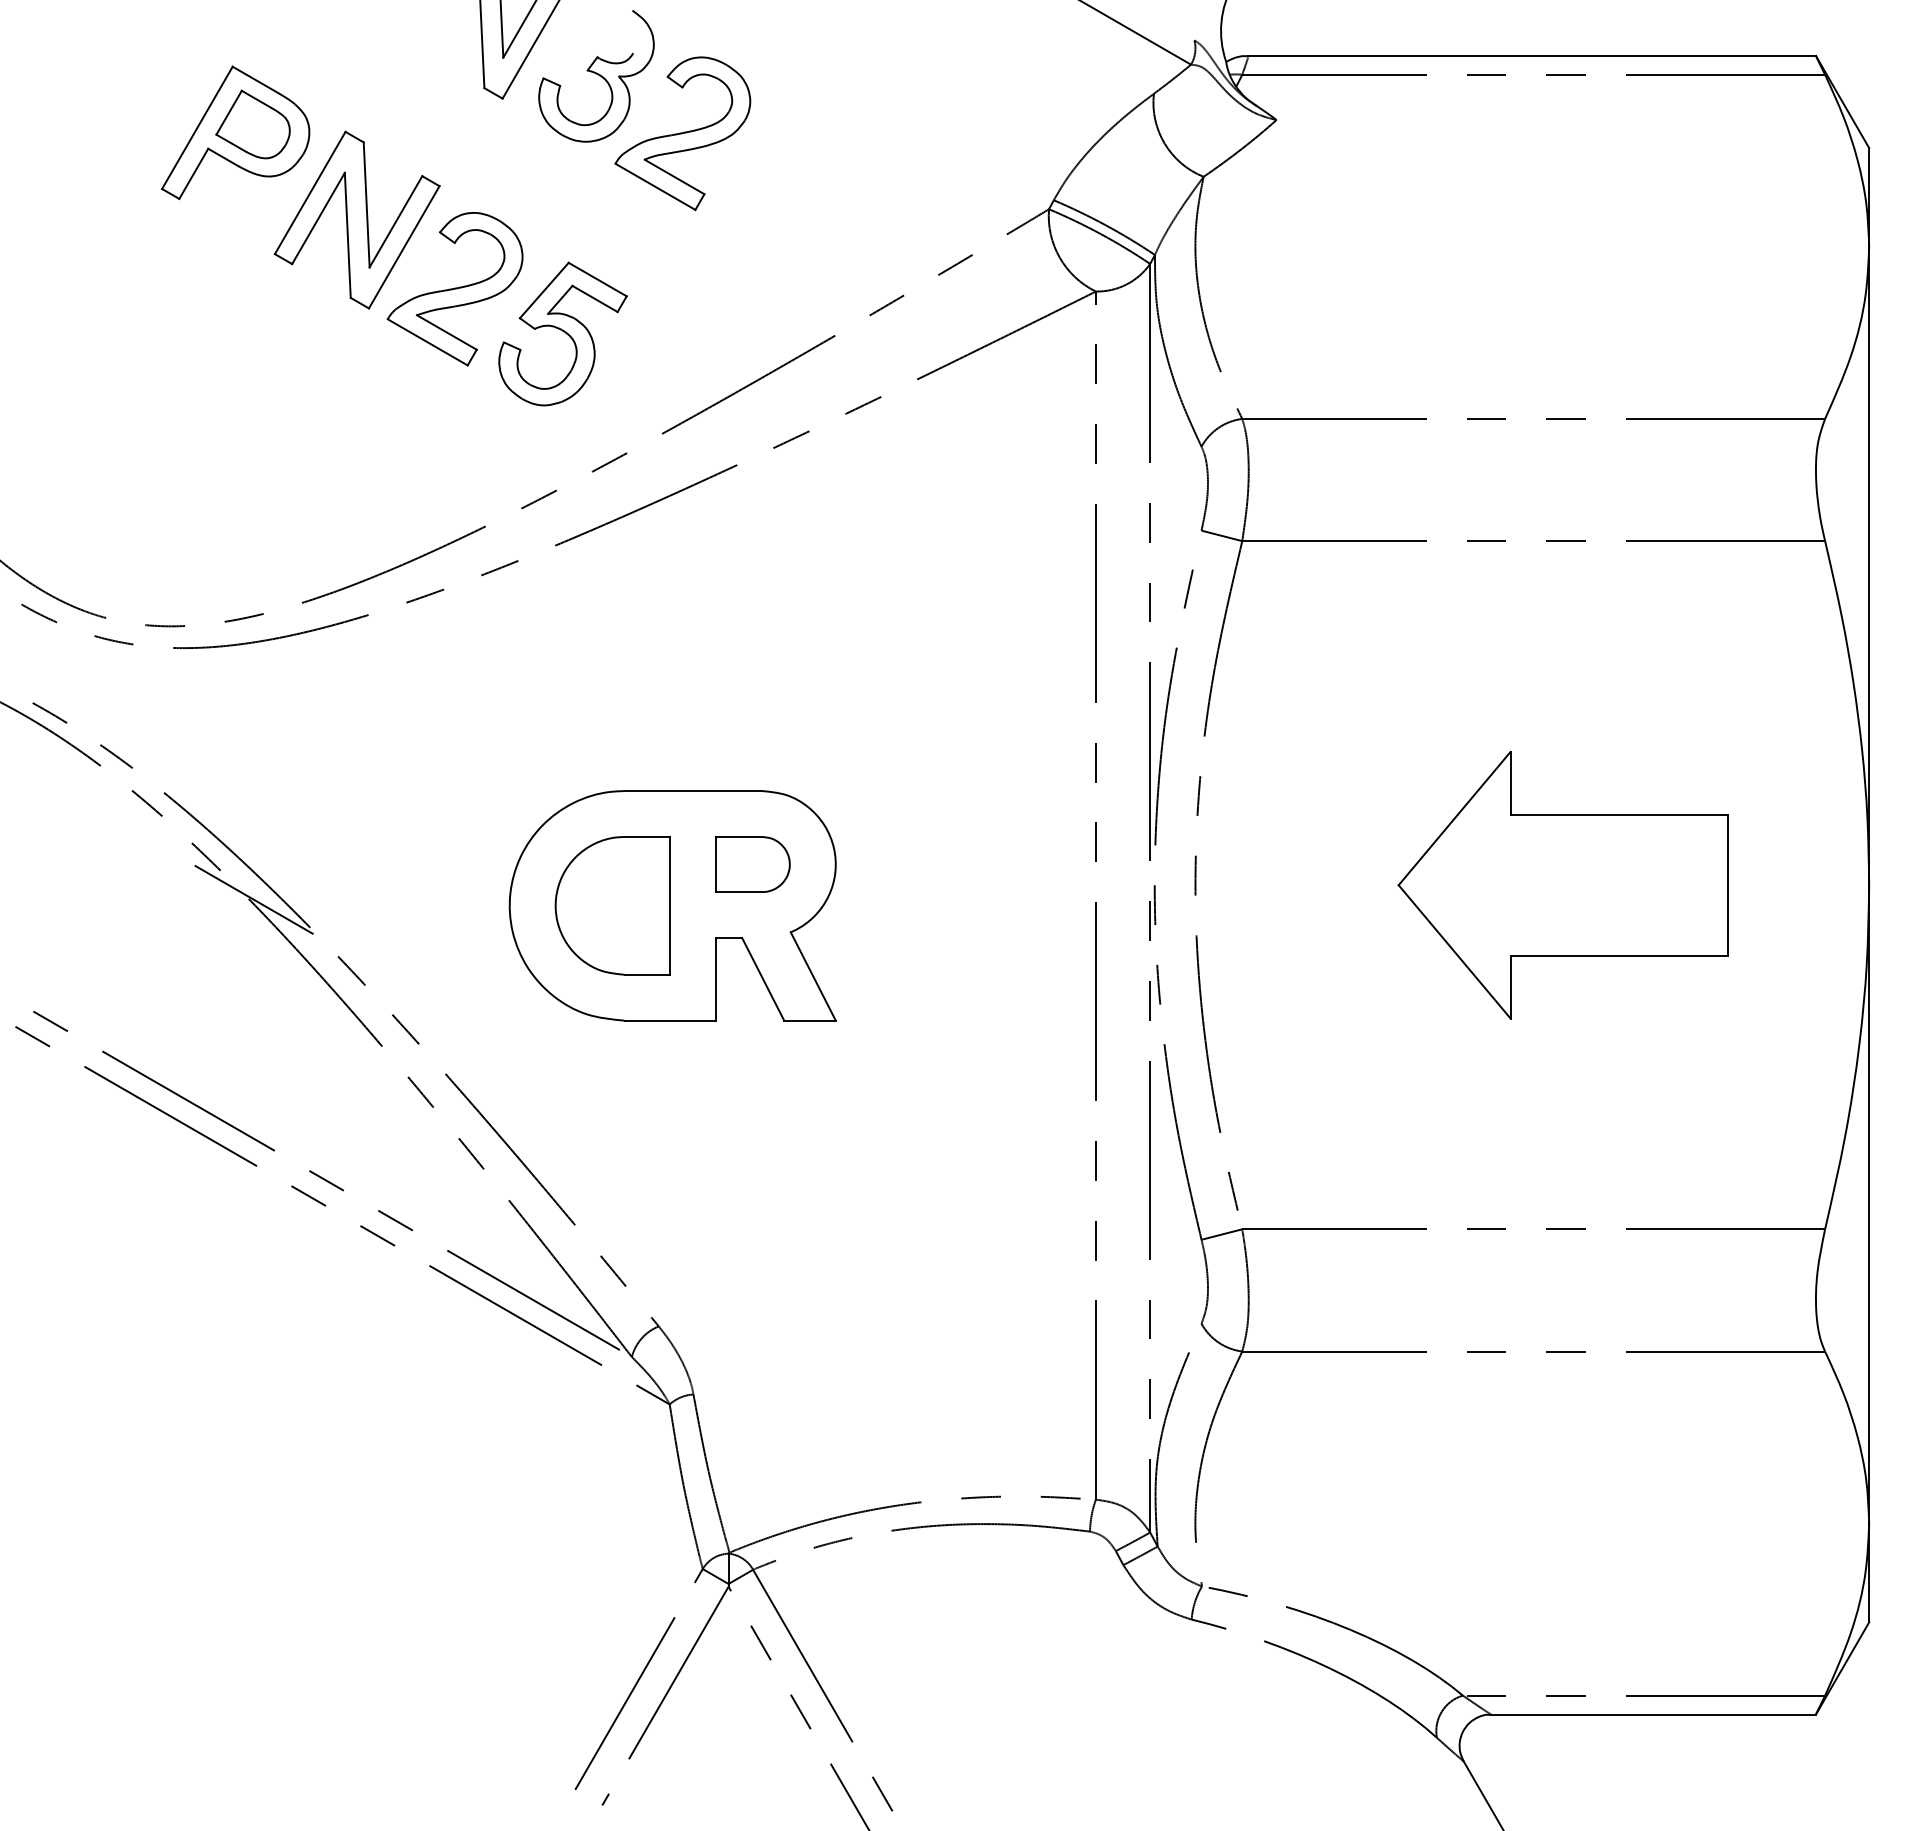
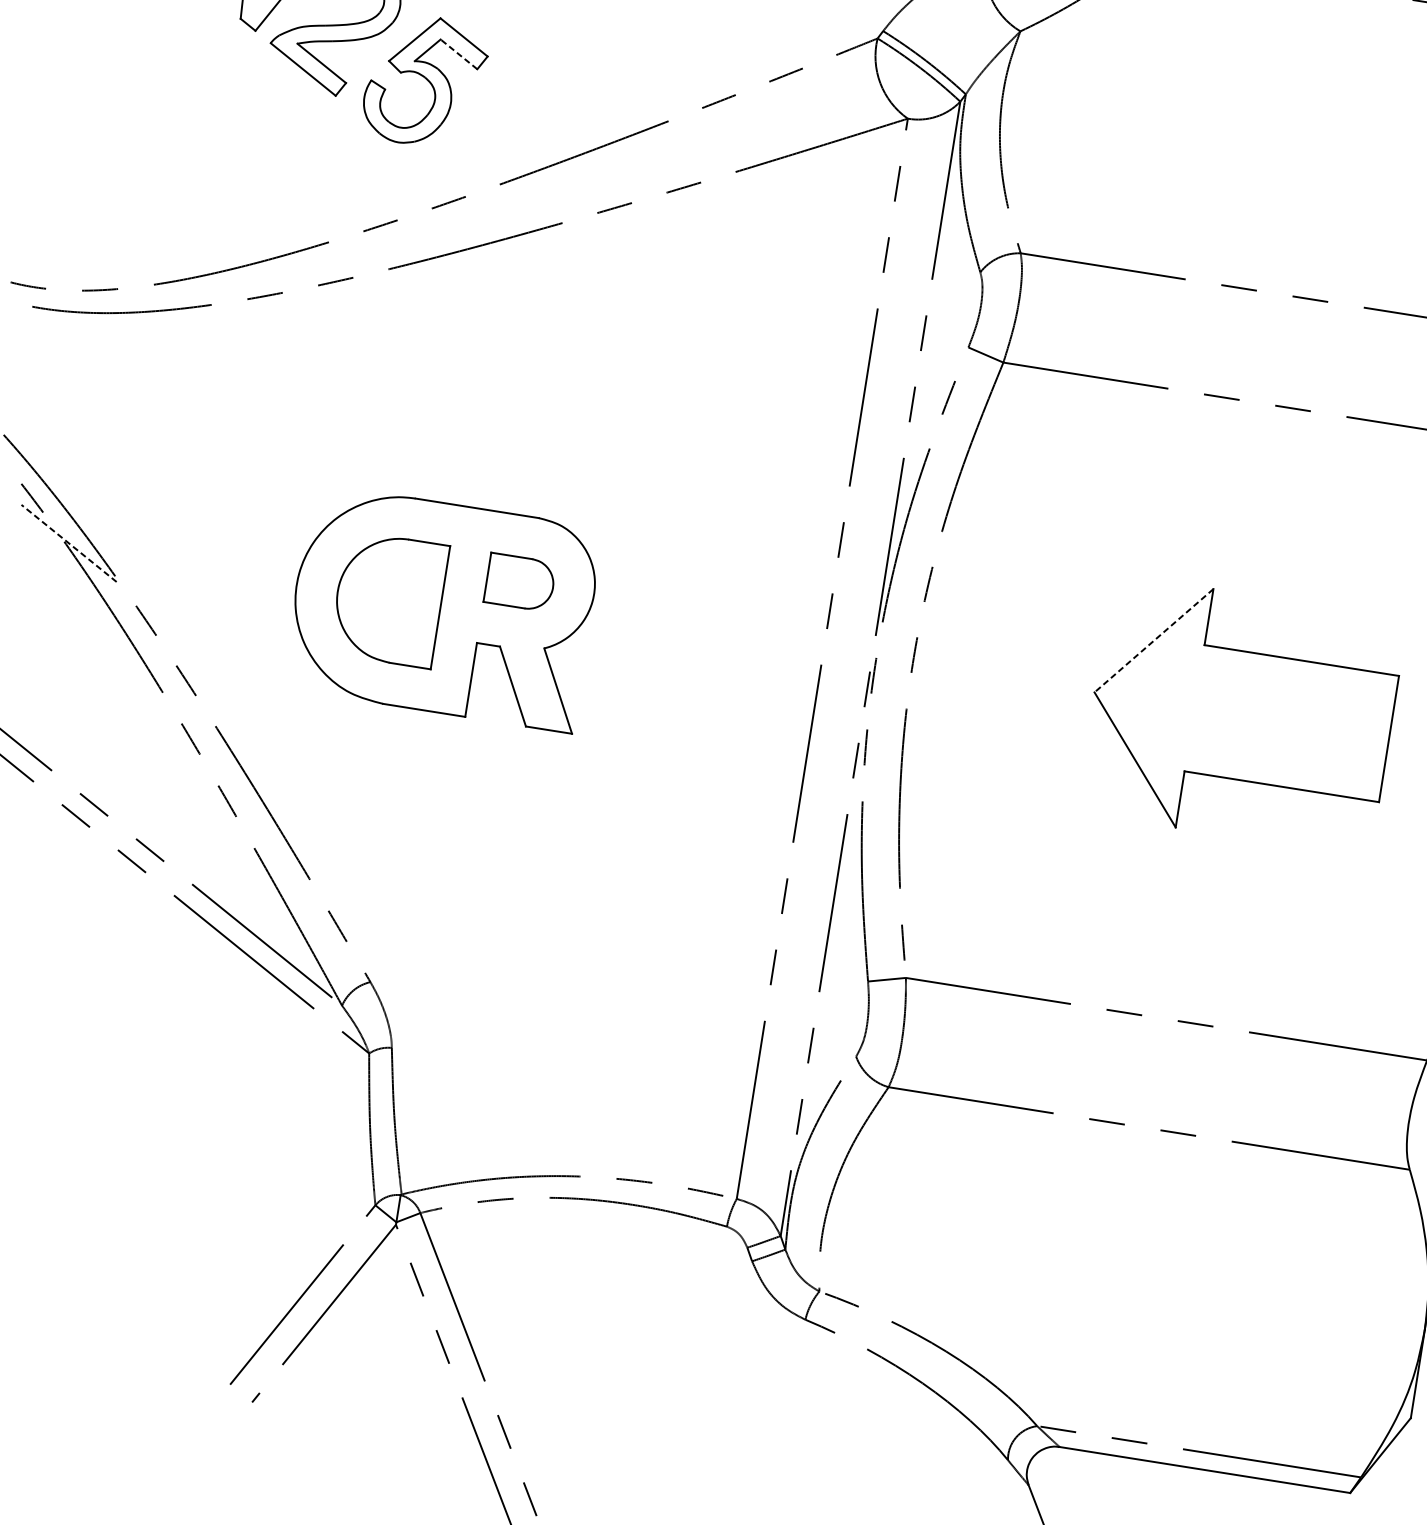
line: (594, 298) -> (458, 53), solid -> dashed
line: (1454, 818) -> (1153, 640), solid -> dashed
line: (254, 899) -> (69, 543), solid -> dashed

